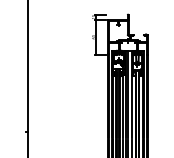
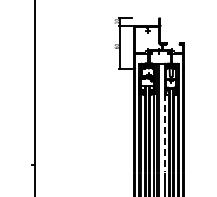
line: (131, 106) -> (164, 132), solid -> dashed

